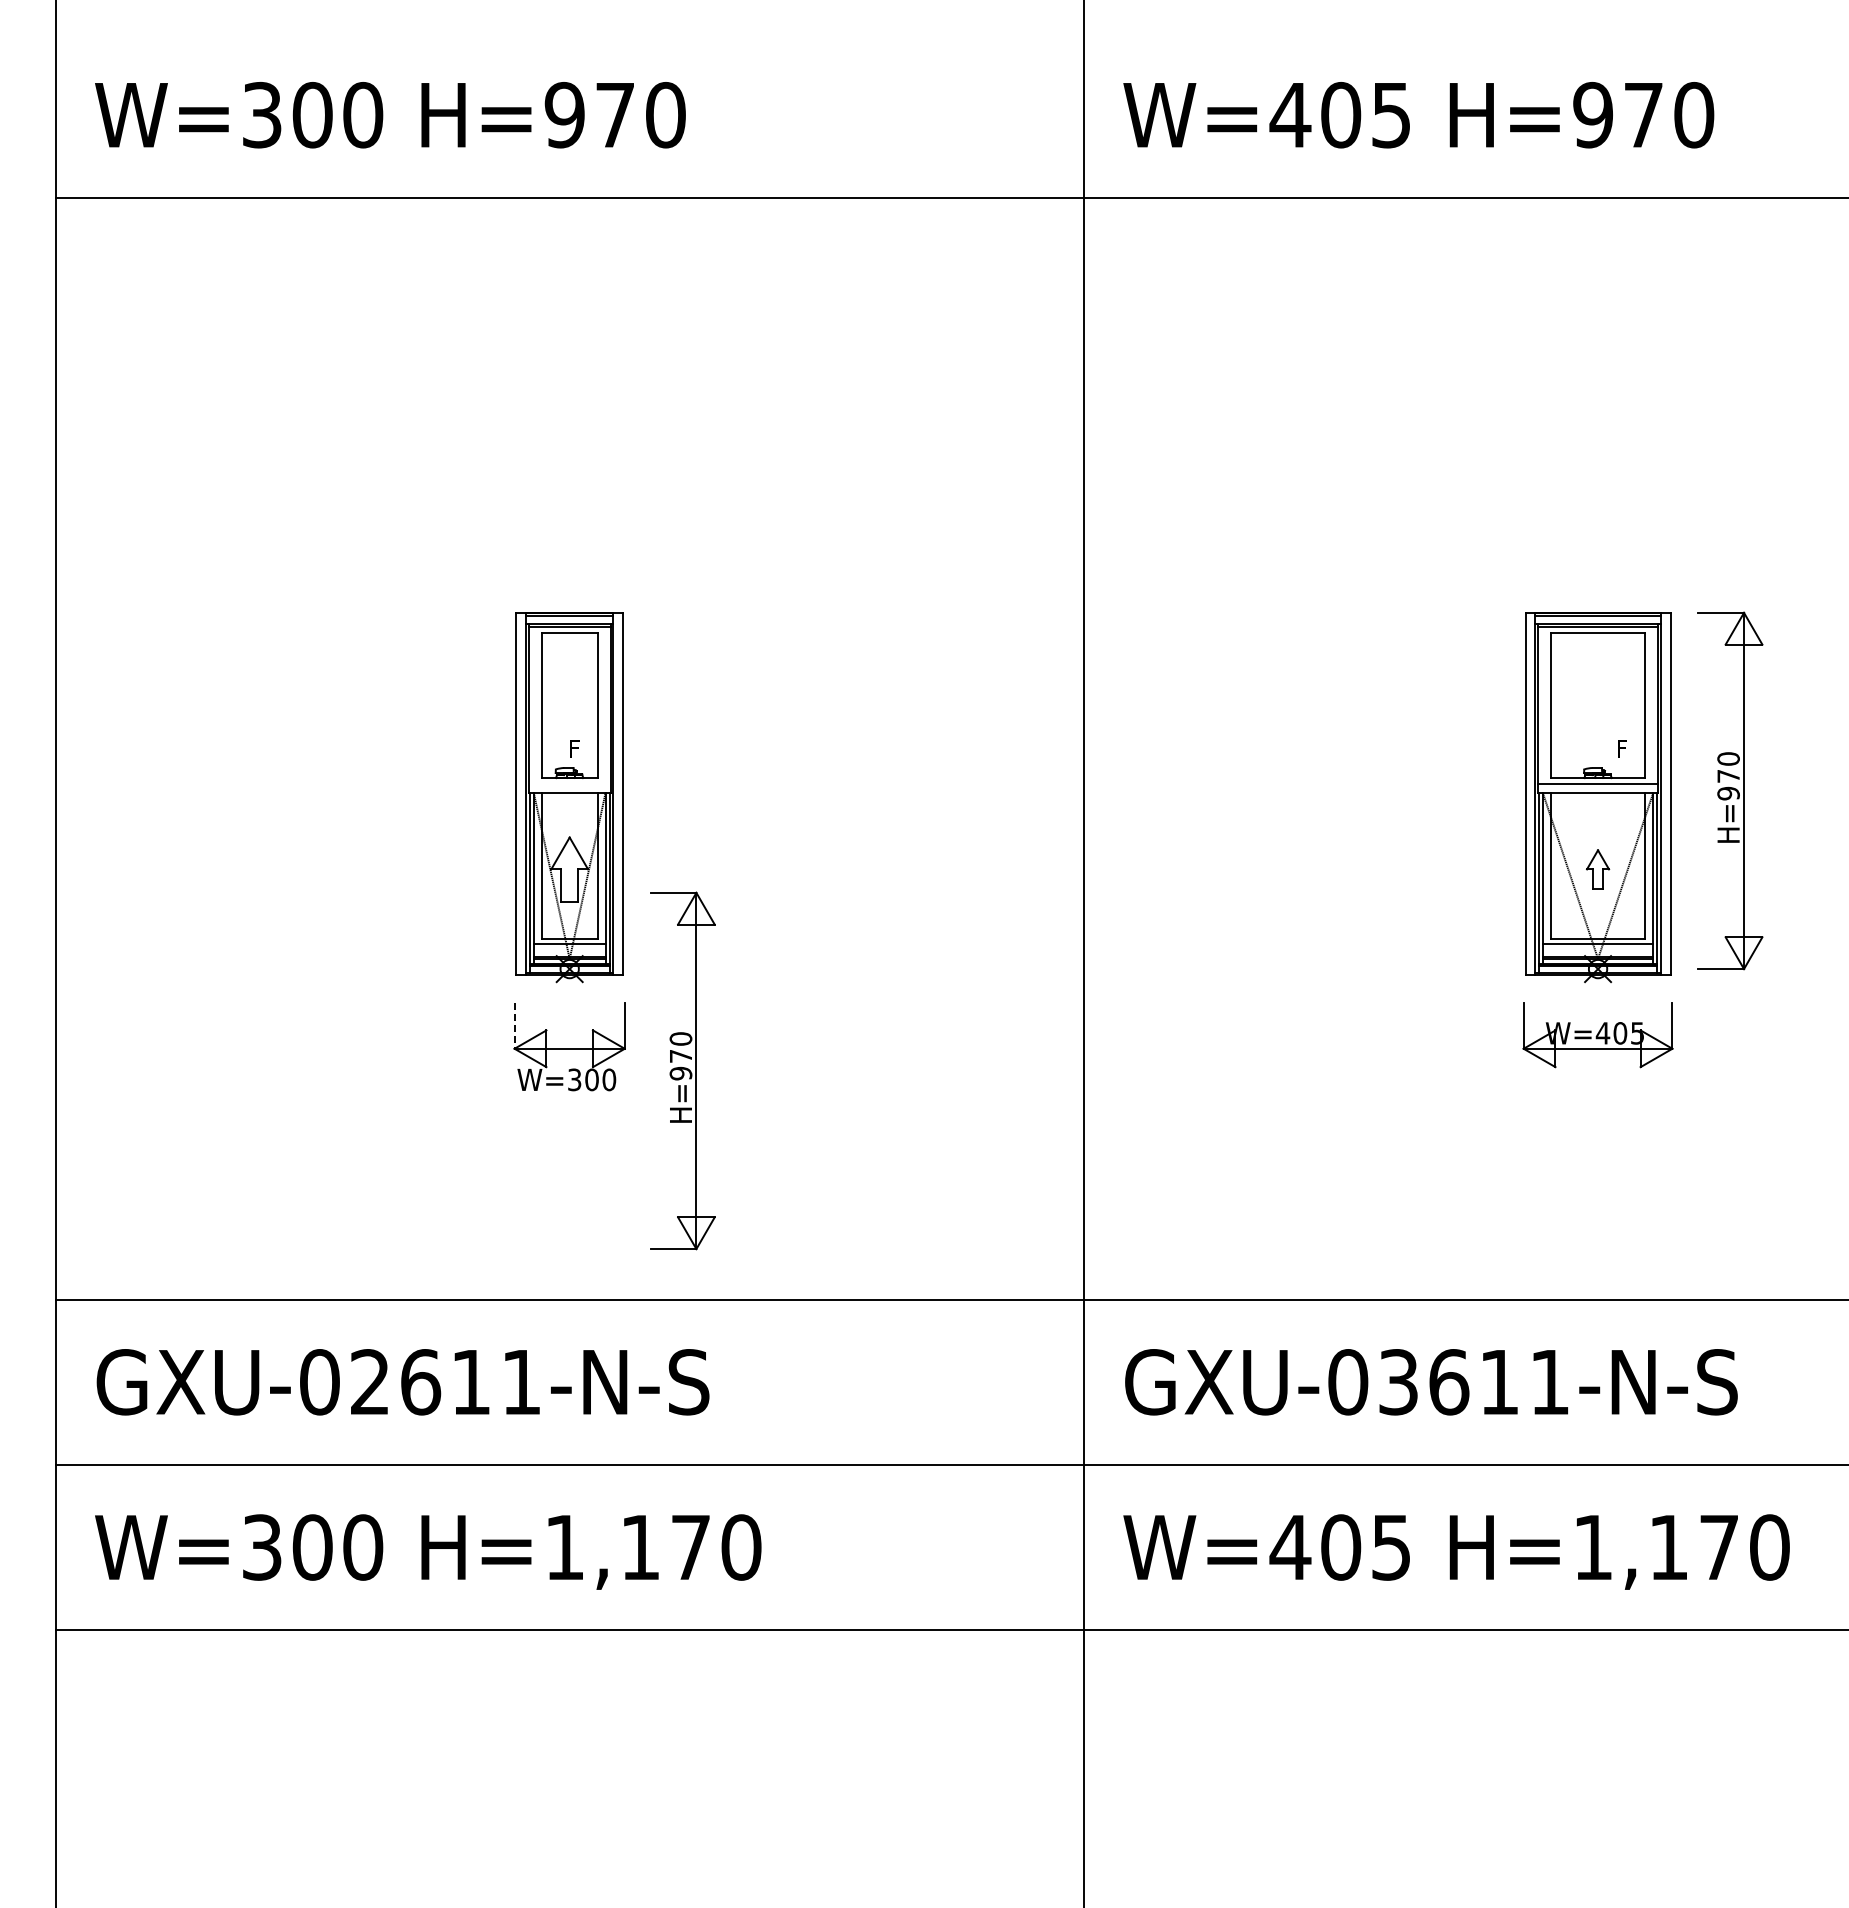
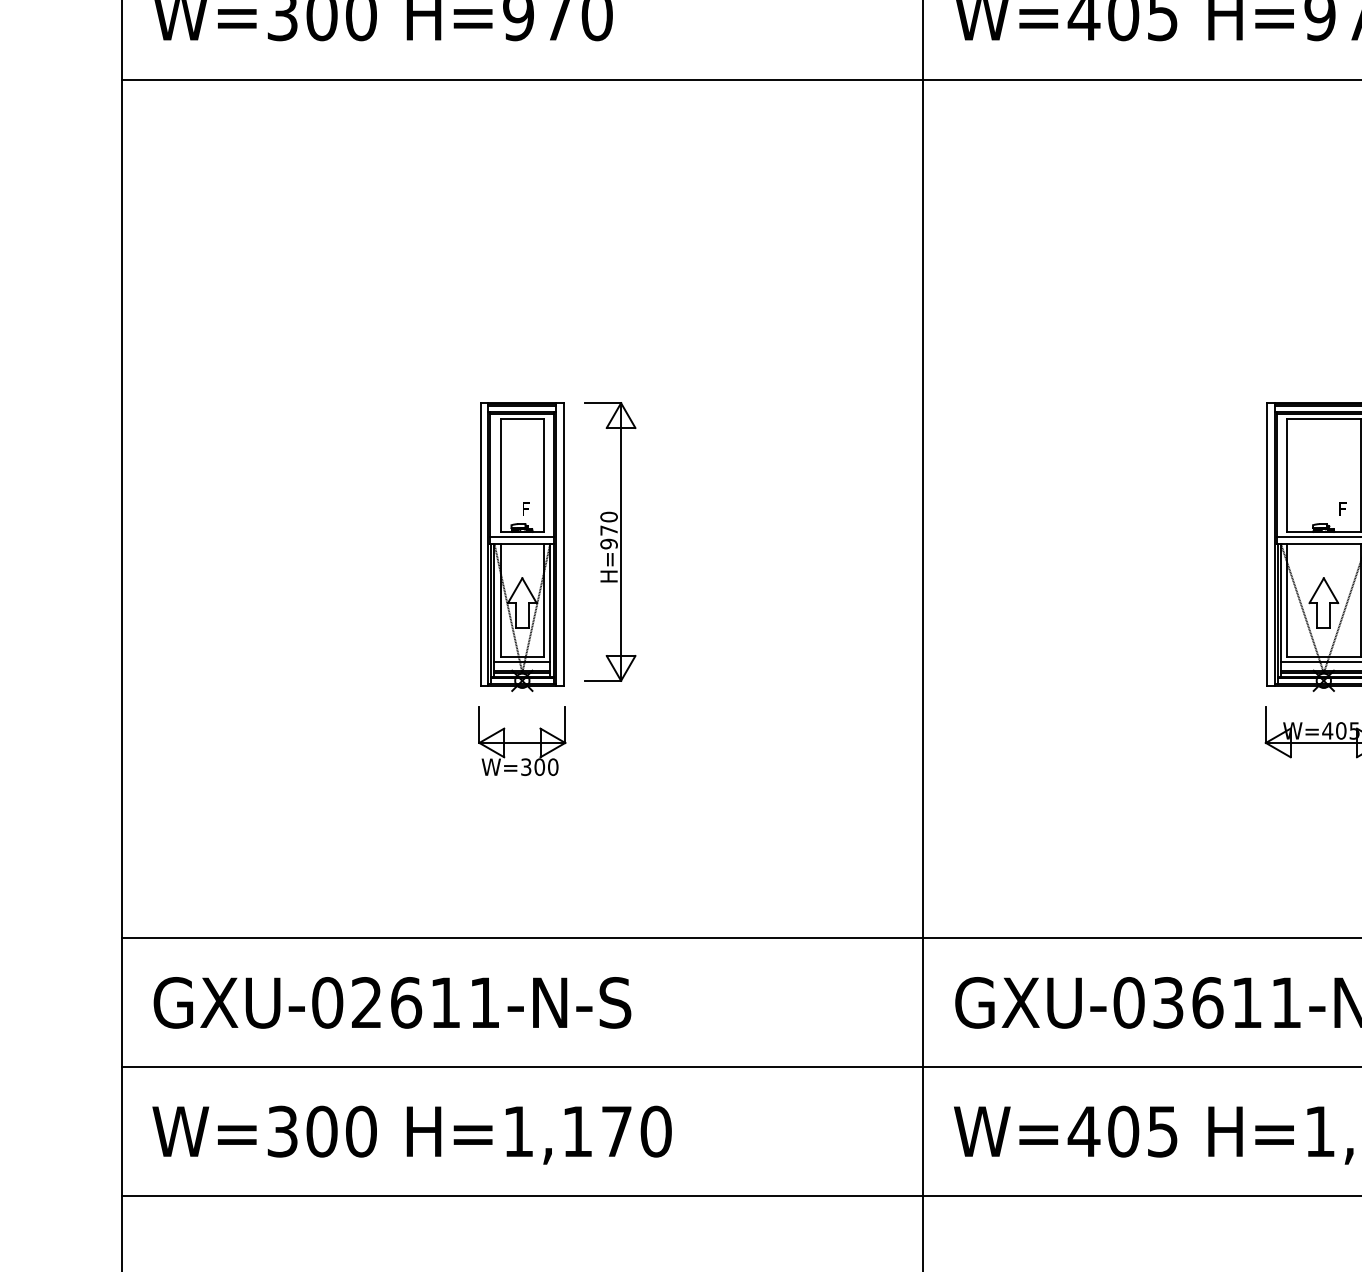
line: (569, 784) -> (522, 536), added
part: (1597, 869) -> (1323, 603), size x1.67
line: (514, 1025) -> (479, 724), dashed -> solid
part: (682, 1070) -> (610, 541), moved

